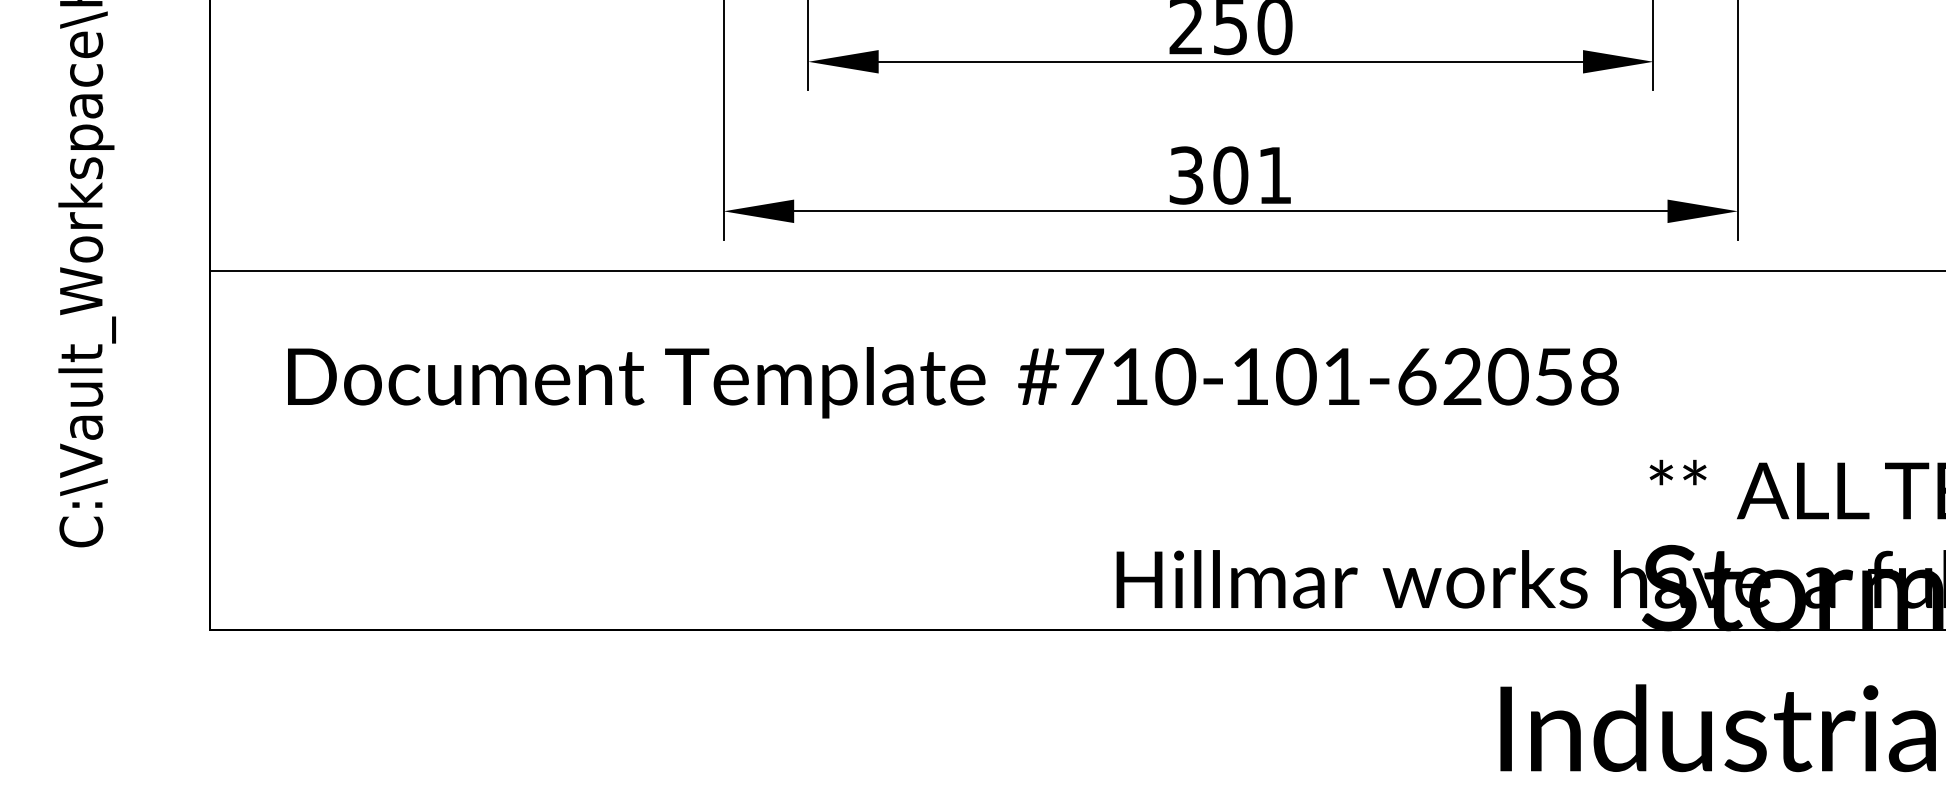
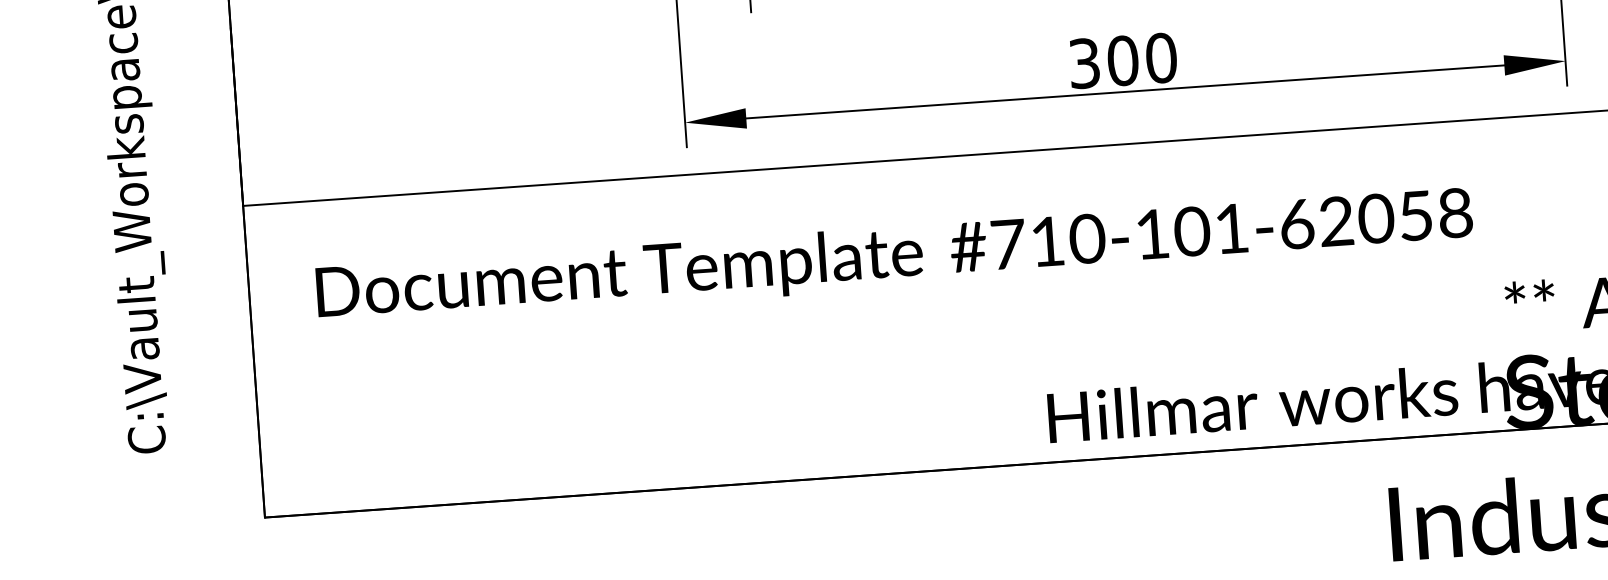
text: (1274, 175) -> (1161, 58), 301 -> 300

